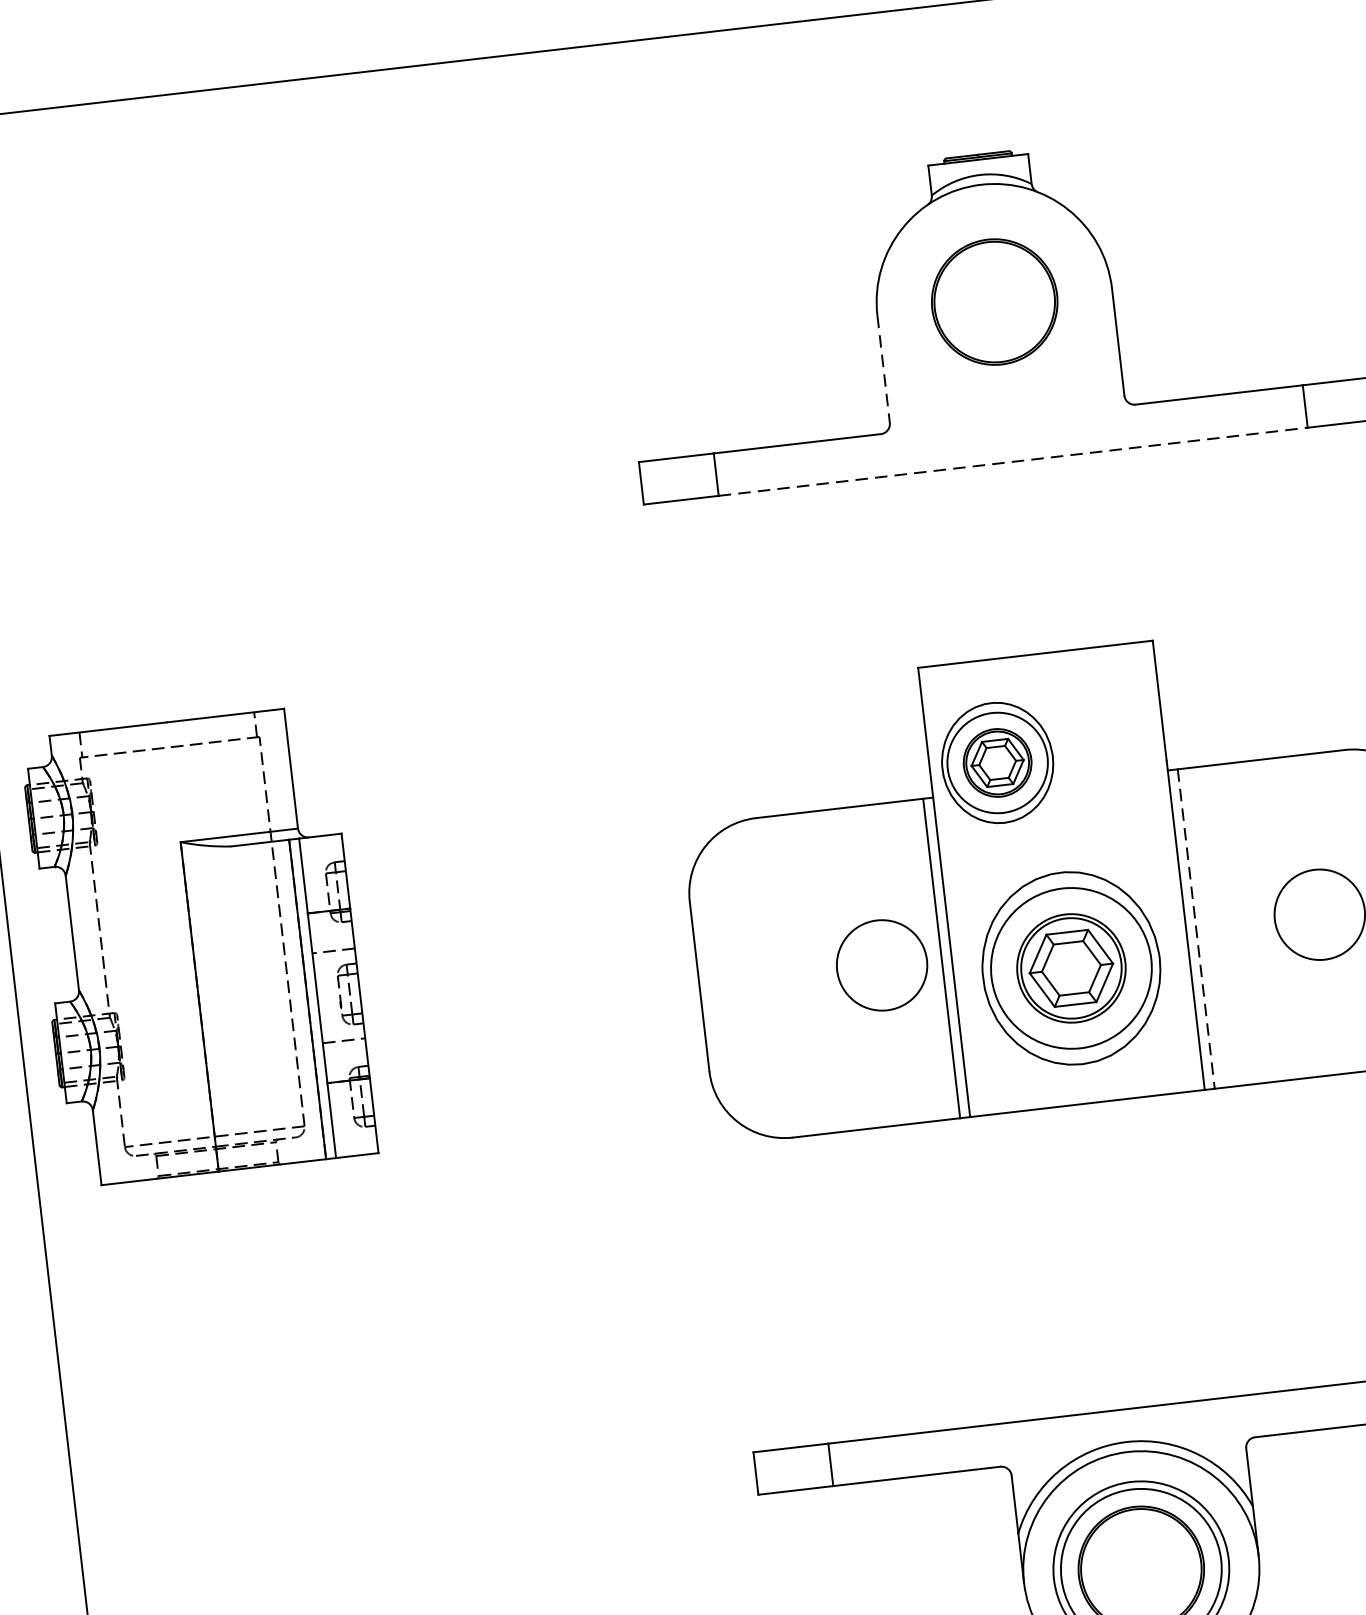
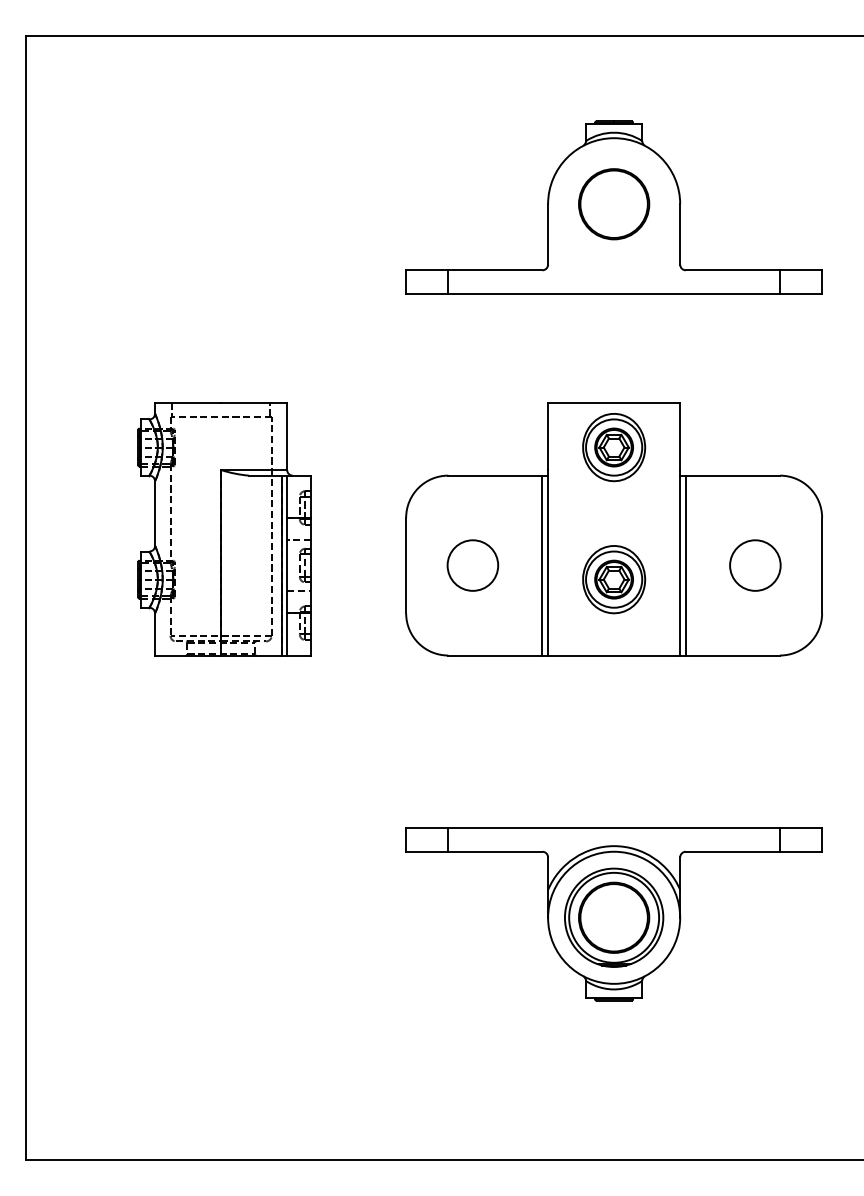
line: (884, 369) -> (548, 234), dashed -> solid
line: (1013, 462) -> (614, 294), dashed -> solid
part: (998, 762) -> (614, 447), moved
line: (1195, 928) -> (685, 565), dashed -> solid
part: (198, 947) -> (224, 529), moved
circle: (881, 965) -> (472, 565), moved
part: (1072, 968) -> (614, 579), size x0.62

